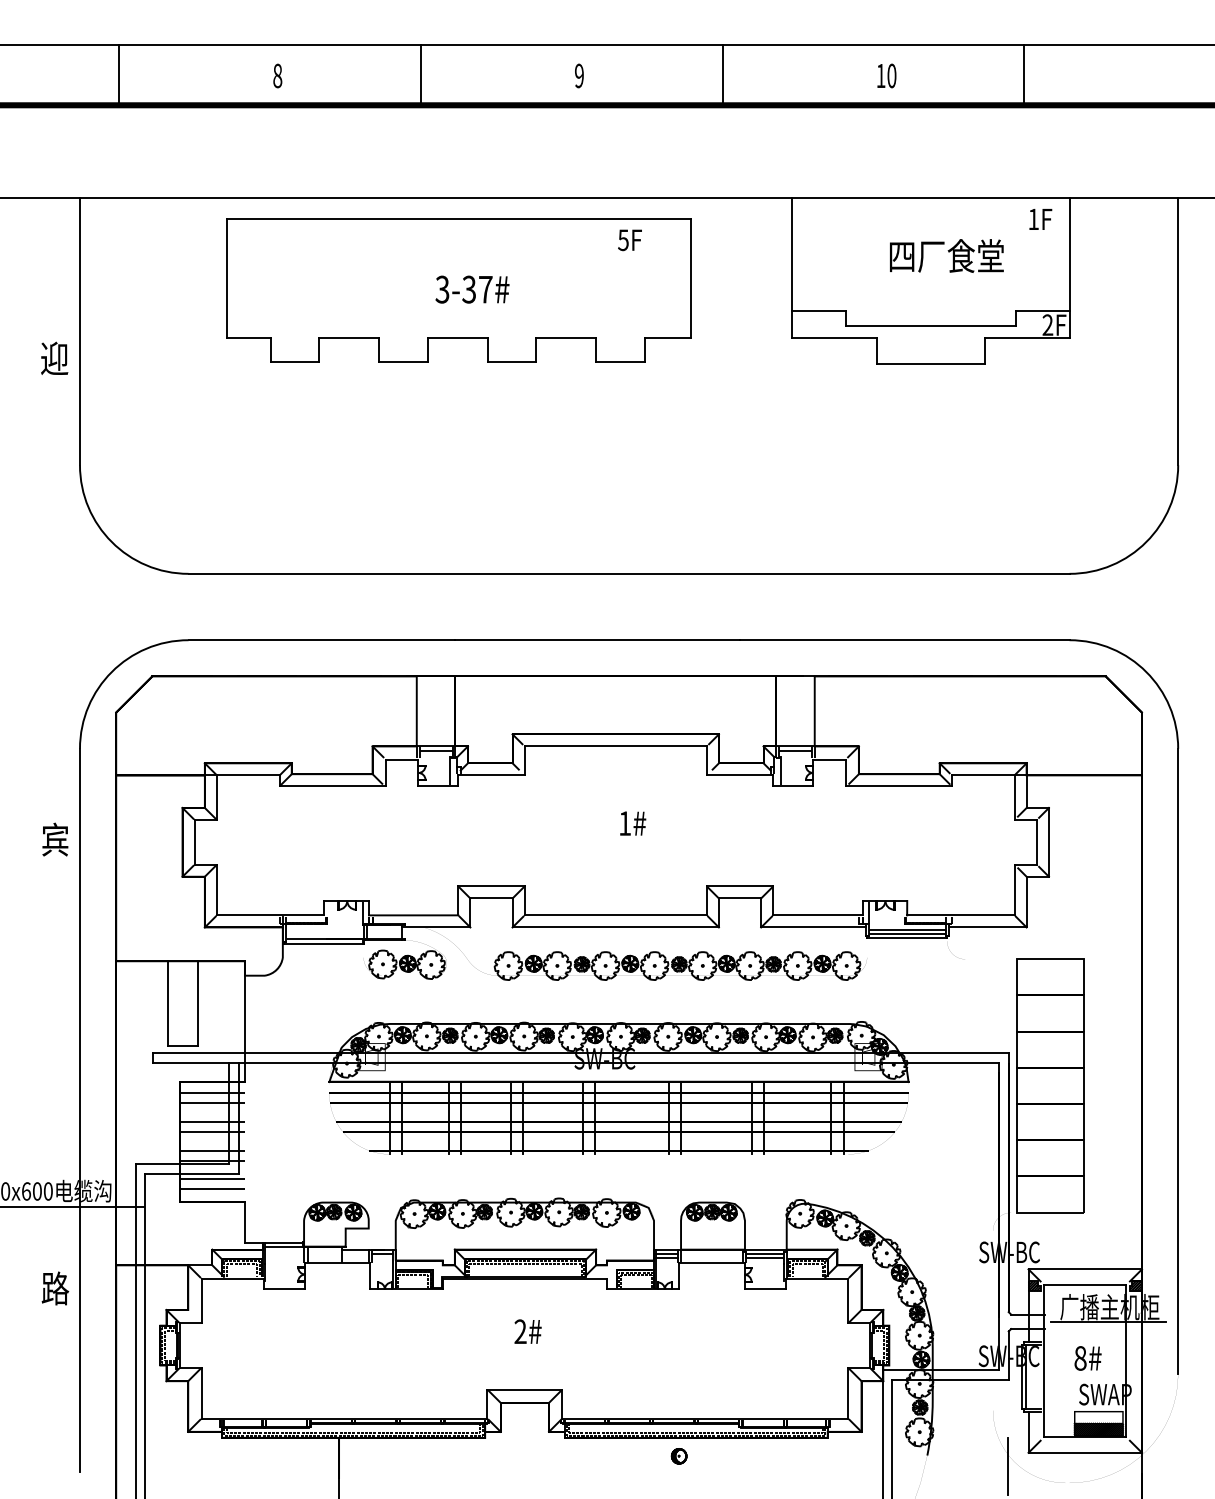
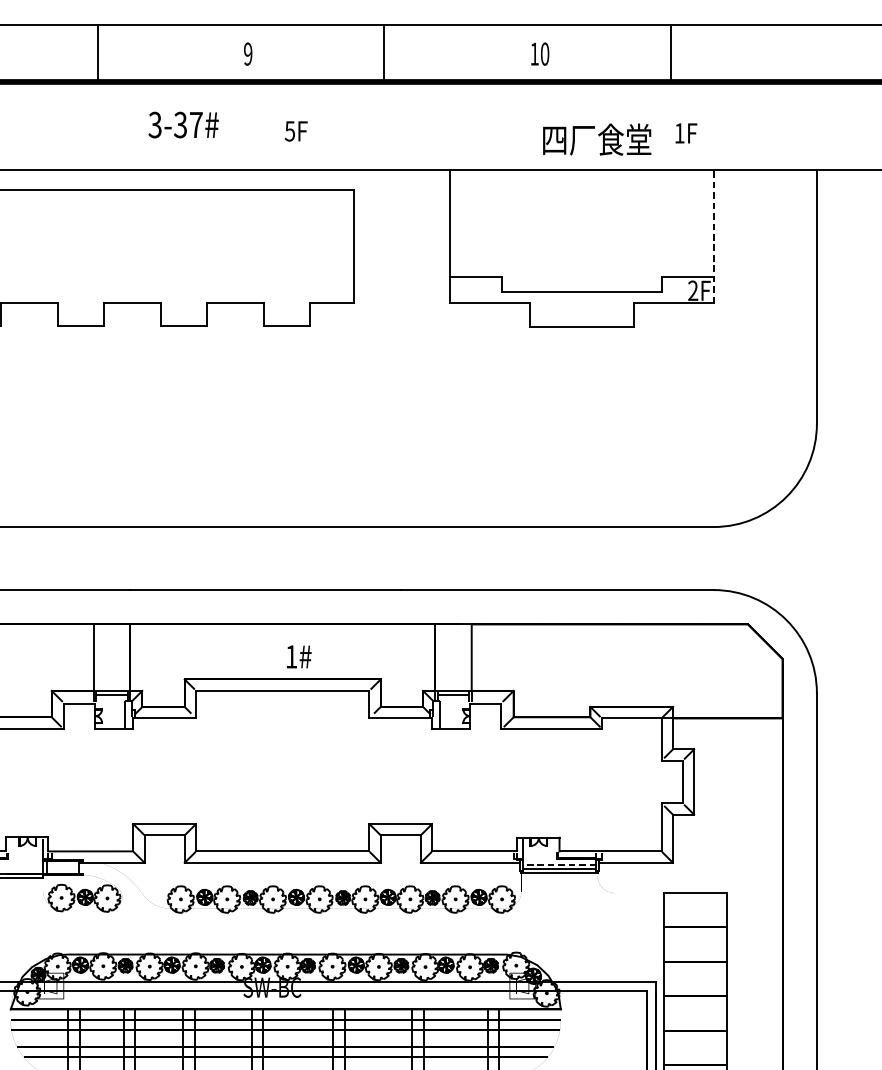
text: (1040, 219) -> (686, 133), moved
text: (629, 240) -> (295, 131), moved
text: (946, 255) -> (596, 139), moved
line: (1069, 267) -> (713, 236), solid -> dashed
text: (472, 289) -> (183, 124), moved
text: (633, 823) -> (299, 656), moved
line: (907, 929) -> (559, 864), solid -> dashed

